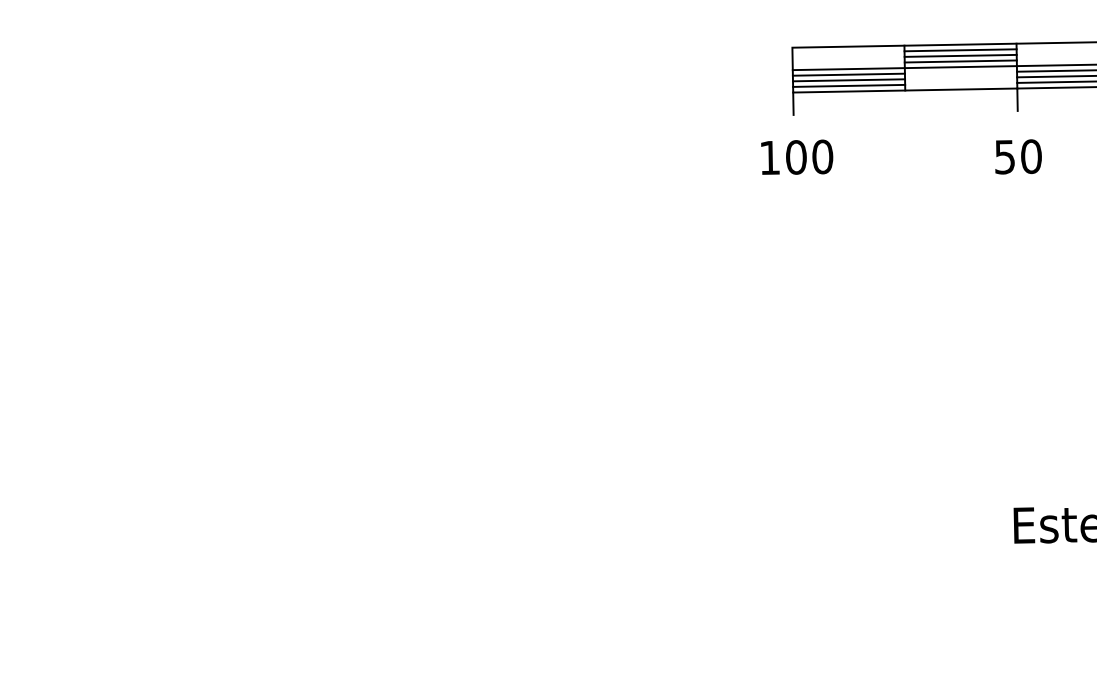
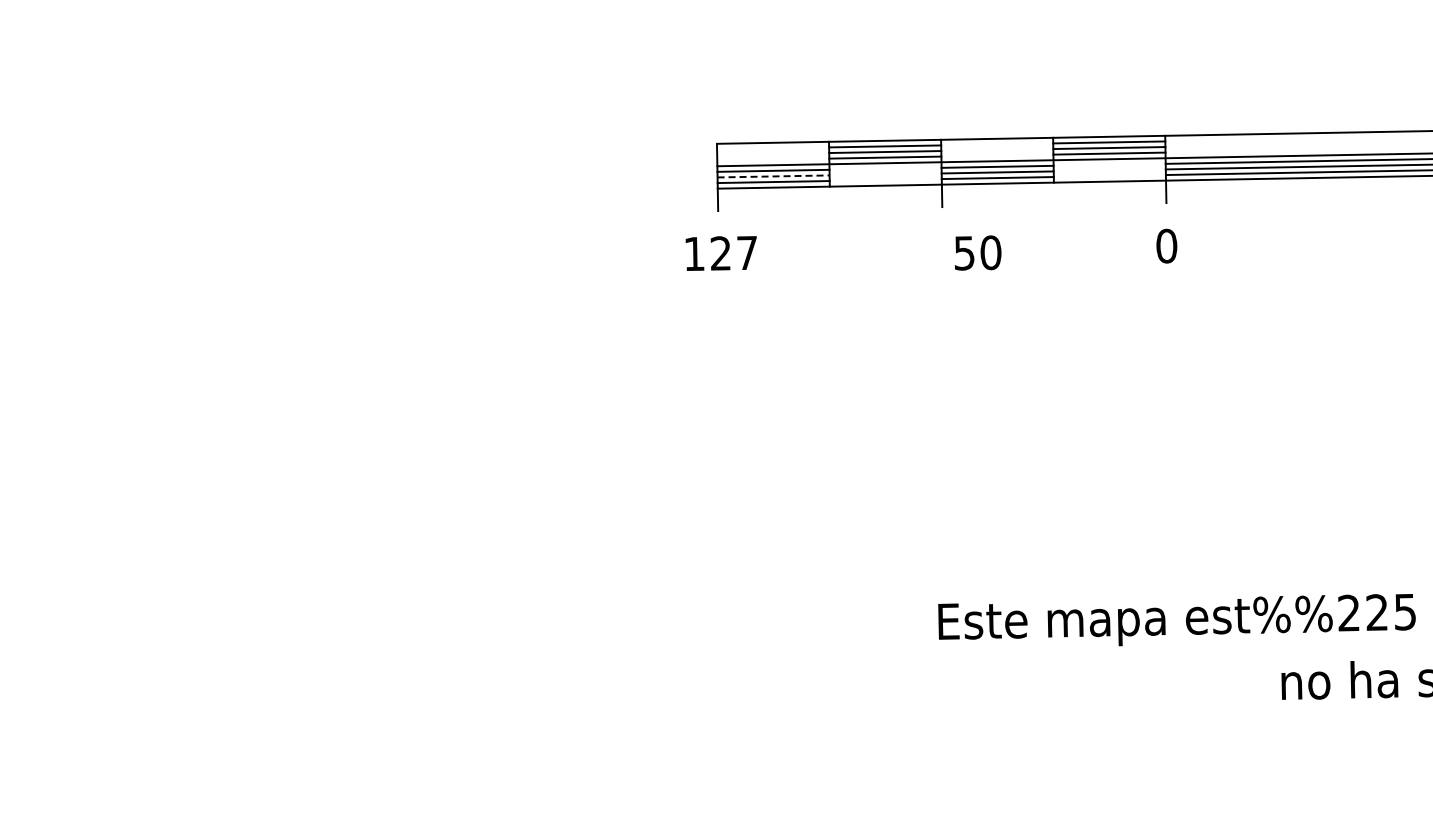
line: (849, 80) -> (774, 176), solid -> dashed
text: (808, 156) -> (733, 252), 100 -> 127
text: (1018, 156) -> (978, 252), moved

